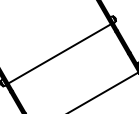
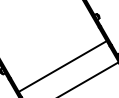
line: (60, 52) -> (63, 65), moved

